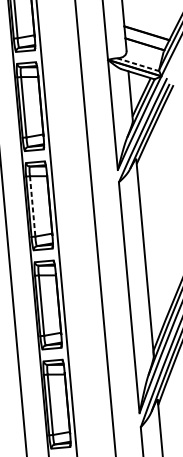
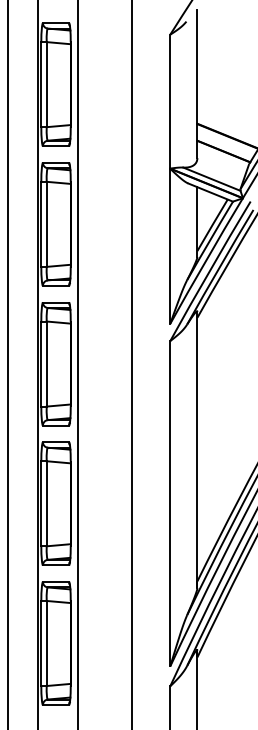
line: (137, 64) -> (211, 179), dashed -> solid
line: (32, 206) -> (46, 364), dashed -> solid

